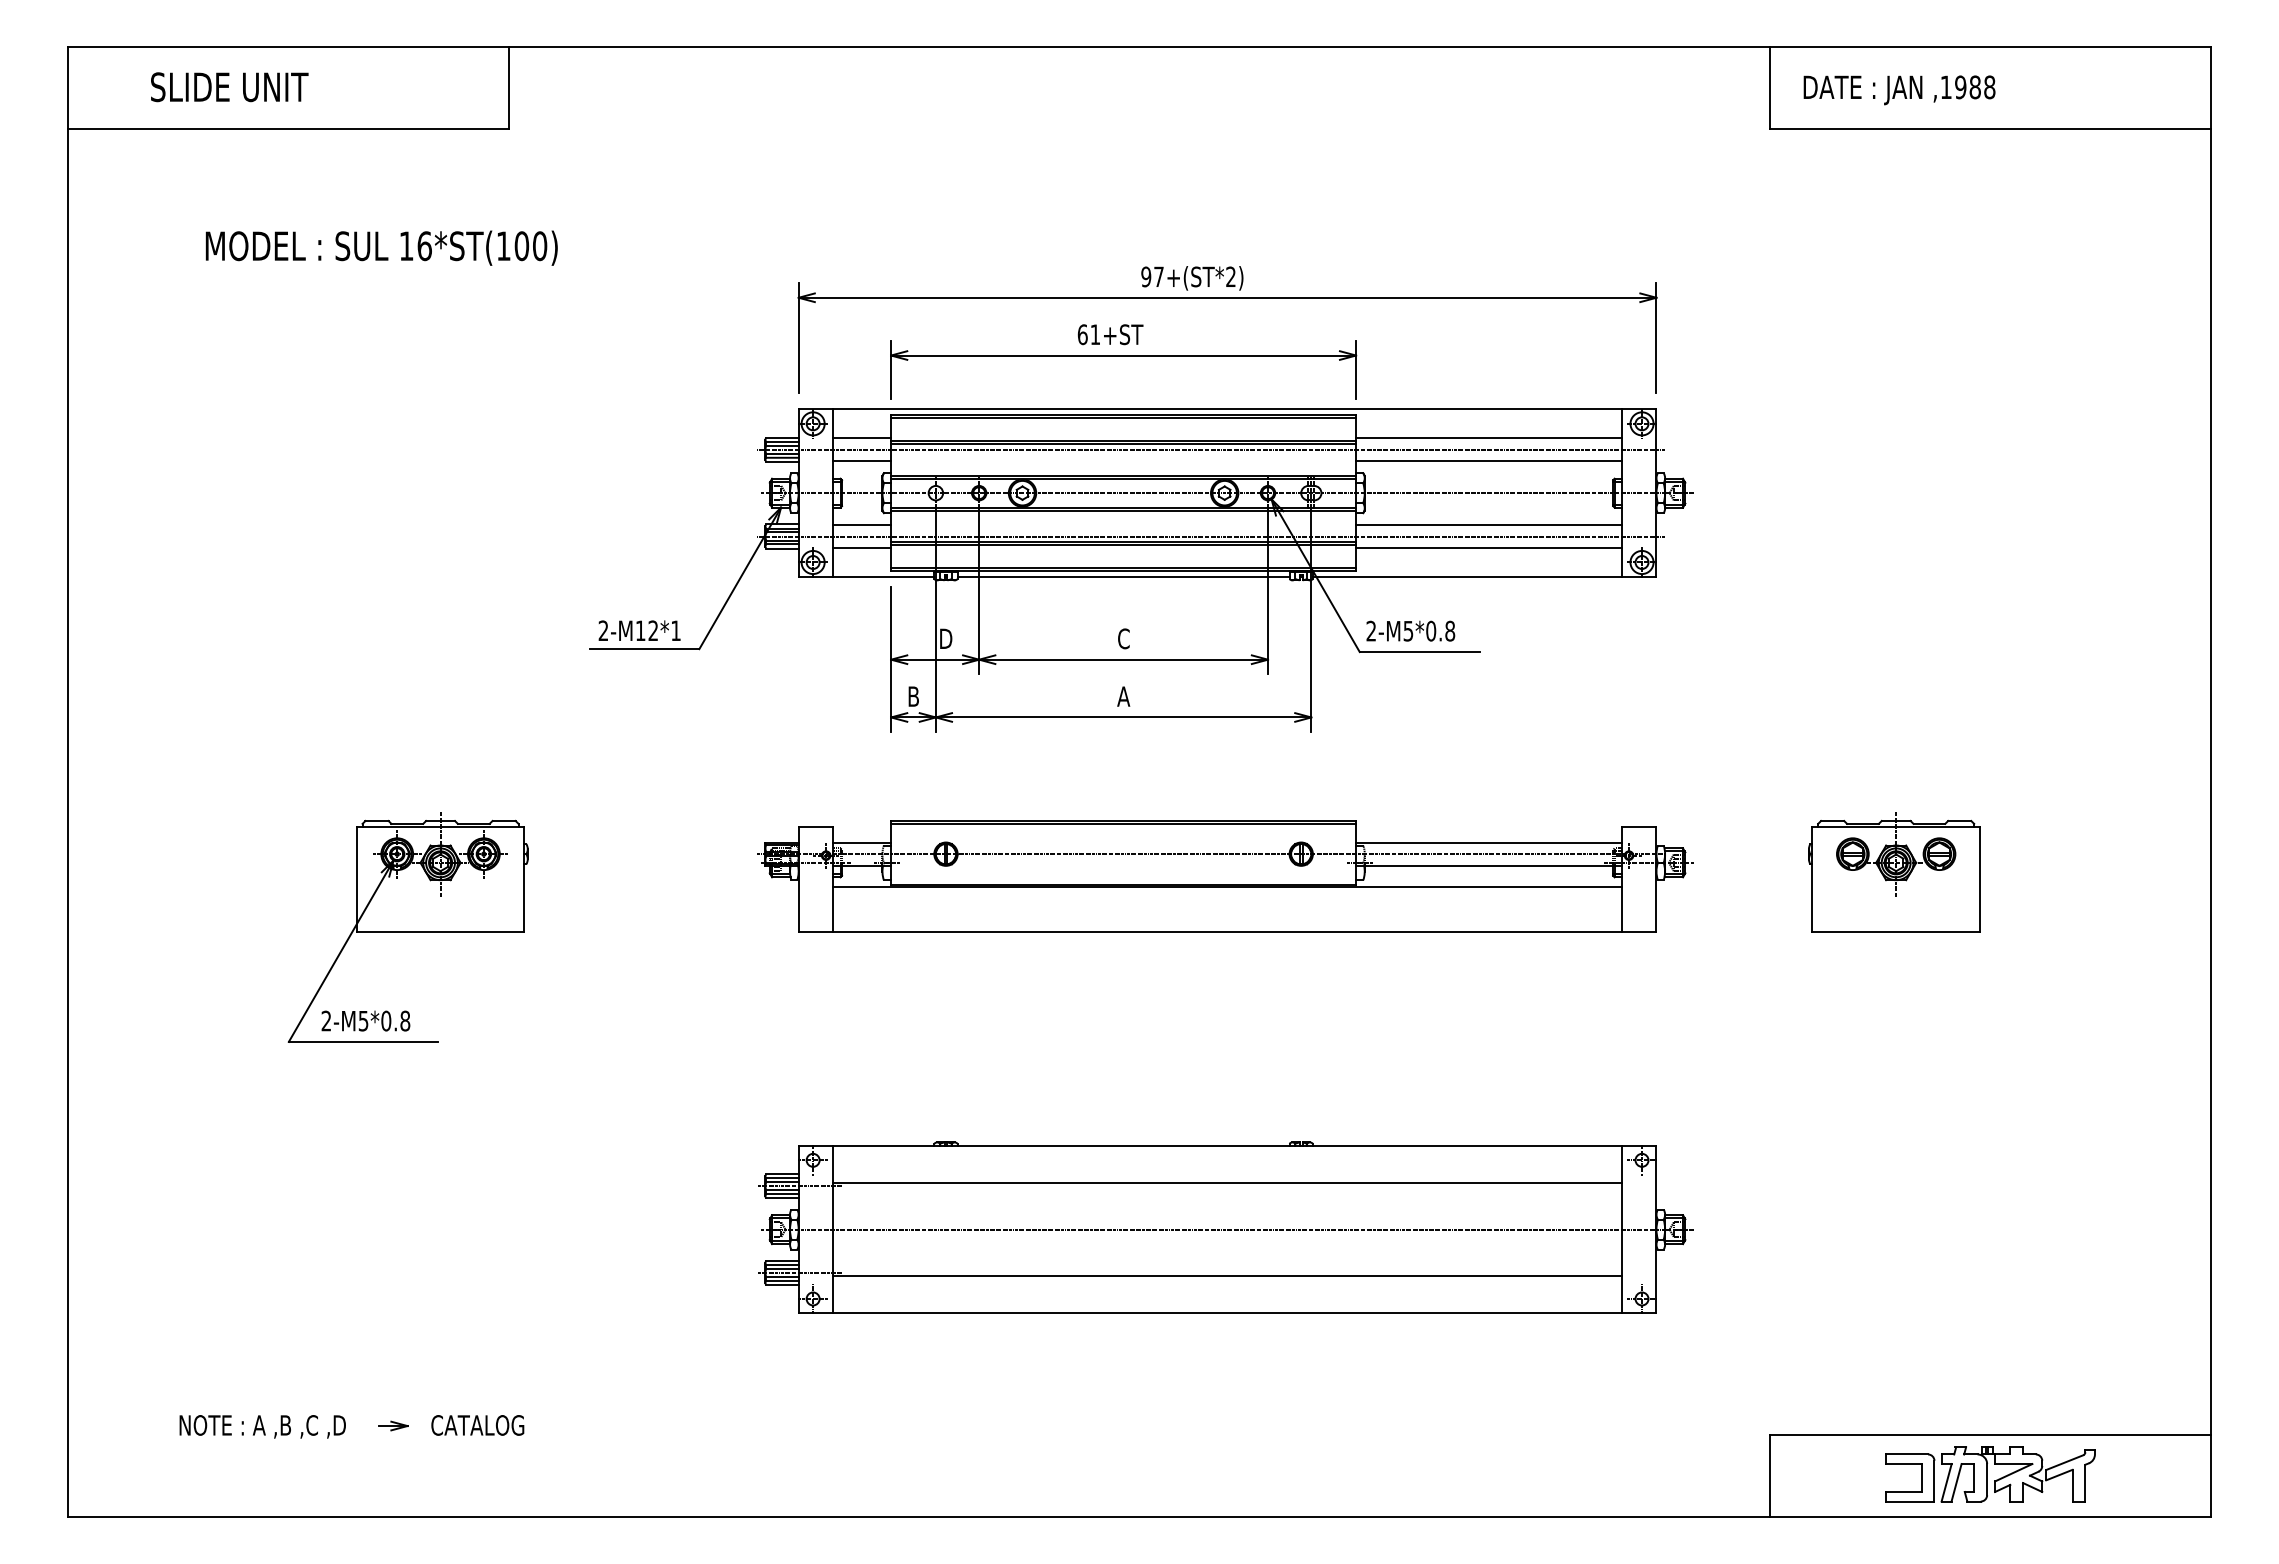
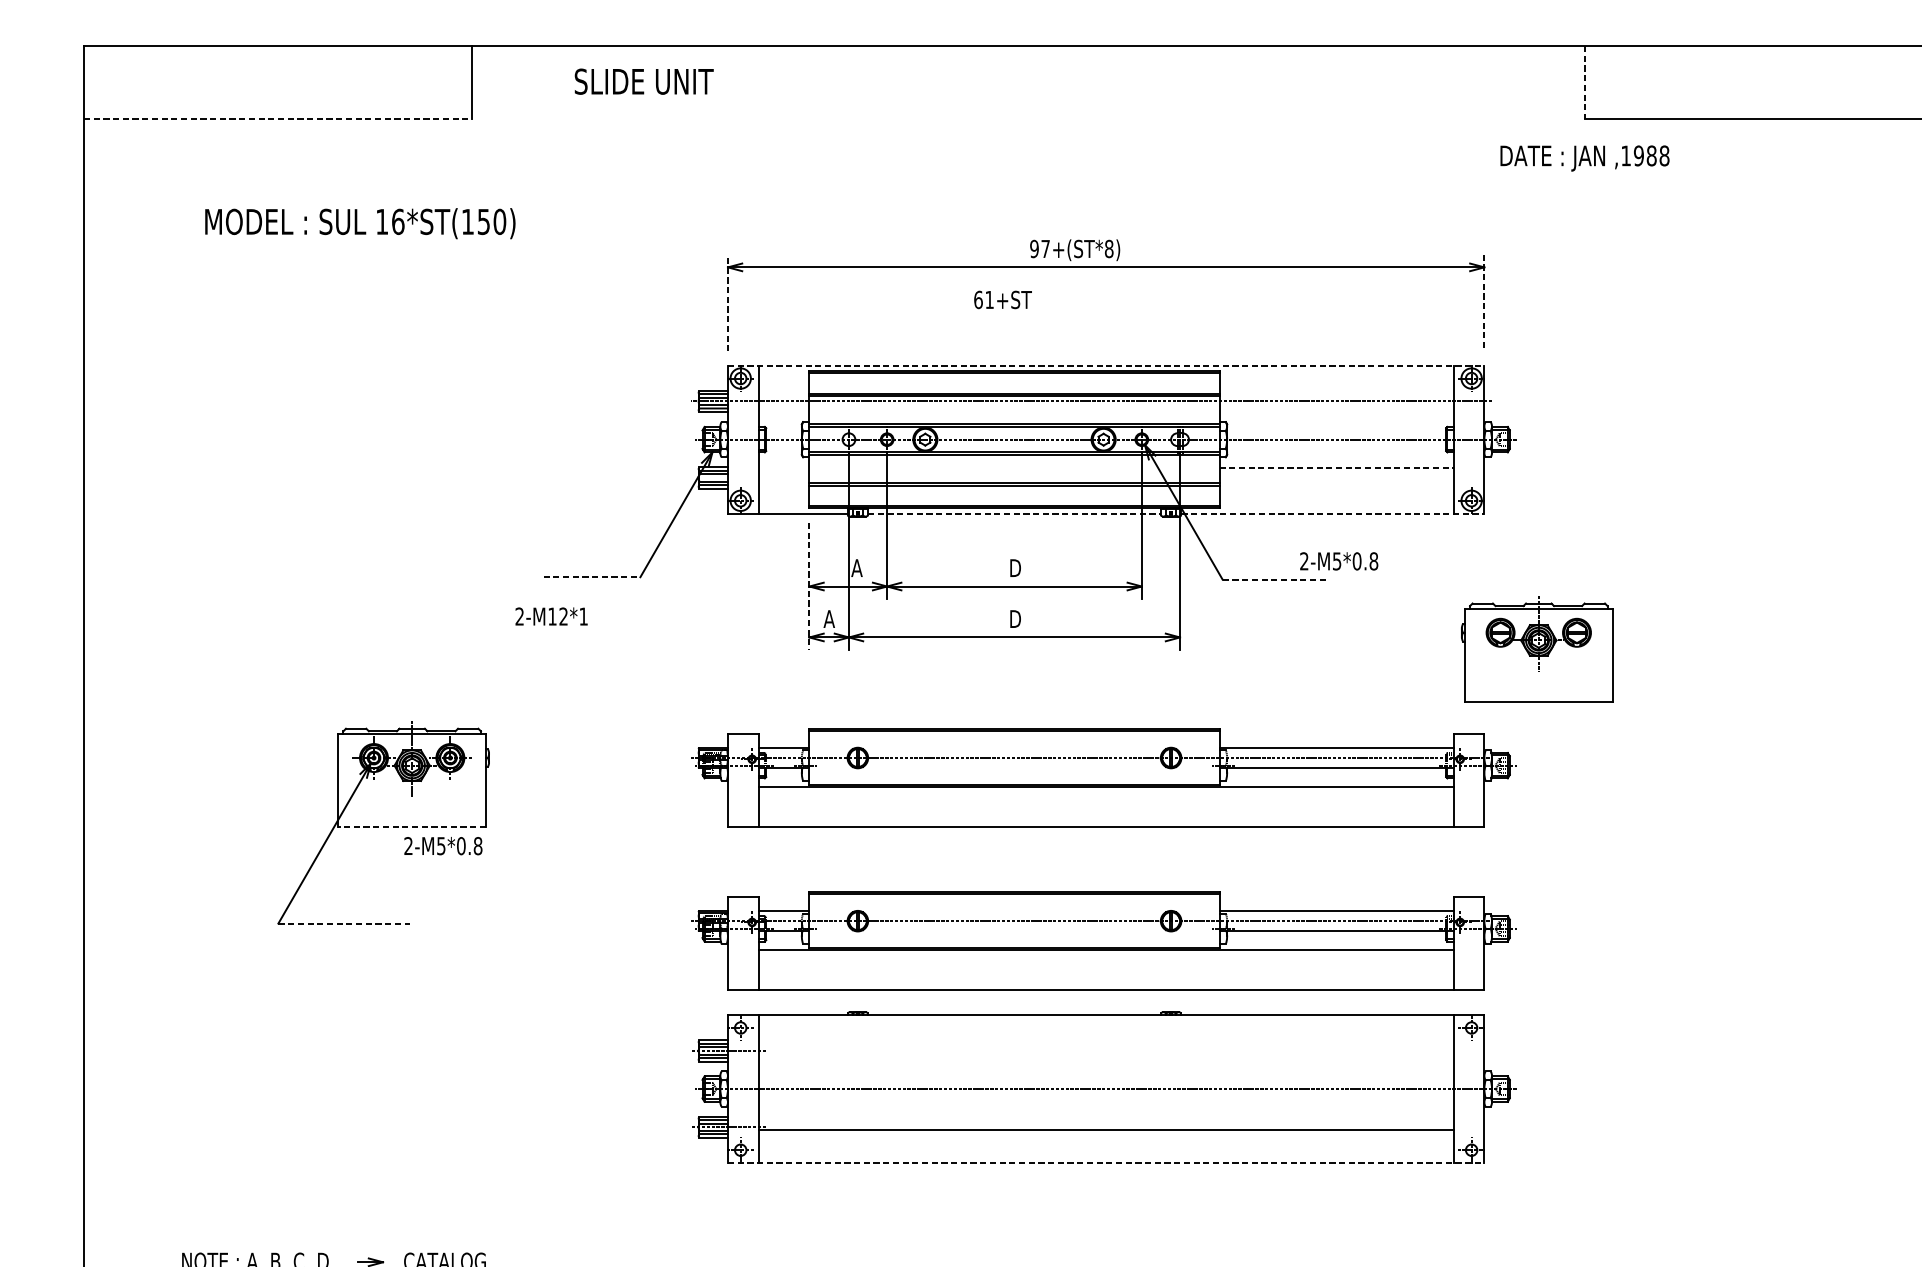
text: (229, 87) -> (644, 81), moved
line: (1770, 88) -> (1584, 82), solid -> dashed
text: (1899, 90) -> (1584, 158), moved
line: (289, 129) -> (278, 118), solid -> dashed
text: (521, 246) -> (483, 222), 16*ST(100) -> 16*ST(150)
text: (1230, 276) -> (1108, 248), 97+(ST*2) -> 97+(ST*8)
line: (798, 338) -> (727, 303), solid -> dashed
line: (1656, 338) -> (1484, 303), solid -> dashed
part: (1123, 356) -> (1014, 319), removed
line: (1227, 409) -> (1106, 365), solid -> dashed
line: (862, 438) -> (784, 391), removed
line: (1488, 438) -> (1336, 391), removed
line: (862, 461) -> (784, 411), removed
line: (1488, 461) -> (1336, 411), removed
line: (862, 524) -> (784, 467), removed
line: (1488, 524) -> (1336, 467), solid -> dashed
line: (1210, 536) -> (1091, 477), removed
line: (862, 548) -> (784, 488), removed
line: (1488, 548) -> (1336, 488), removed
line: (1123, 576) -> (1014, 513), solid -> dashed
line: (1484, 576) -> (1332, 513), solid -> dashed
text: (639, 630) -> (551, 616), moved
text: (1410, 630) -> (1338, 560), moved
text: (945, 638) -> (857, 567), D -> A
text: (1124, 638) -> (1015, 567), C -> D
line: (644, 649) -> (592, 577), solid -> dashed
line: (1420, 652) -> (1276, 580), solid -> dashed
line: (891, 660) -> (809, 587), solid -> dashed
text: (913, 696) -> (829, 618), B -> A
text: (1123, 696) -> (1014, 618), A -> D
part: (1894, 872) -> (1537, 648), moved
line: (440, 932) -> (412, 827), solid -> dashed
text: (365, 1020) -> (442, 845), moved
line: (363, 1041) -> (344, 923), solid -> dashed
part: (1225, 1061) -> (1104, 940), added
line: (1227, 1183) -> (1106, 1048), removed
line: (1227, 1313) -> (1106, 1163), solid -> dashed

